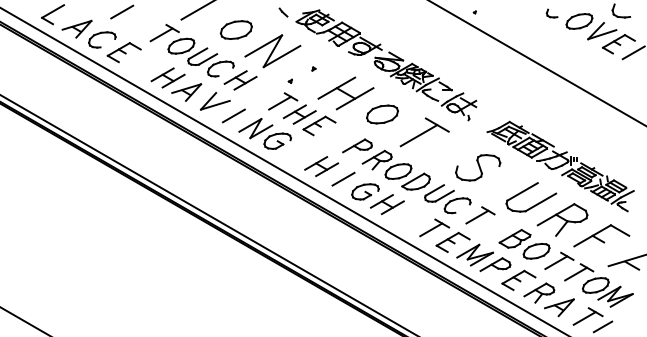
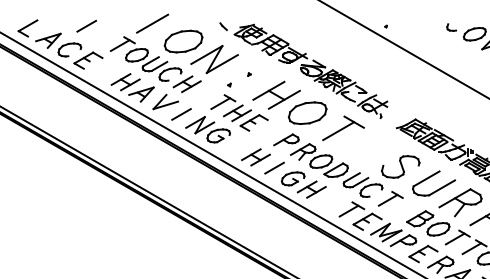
part: (236, 29) -> (183, 41), size x1.43
part: (382, 114) -> (307, 113), size x1.43
part: (478, 167) -> (401, 166), moved

